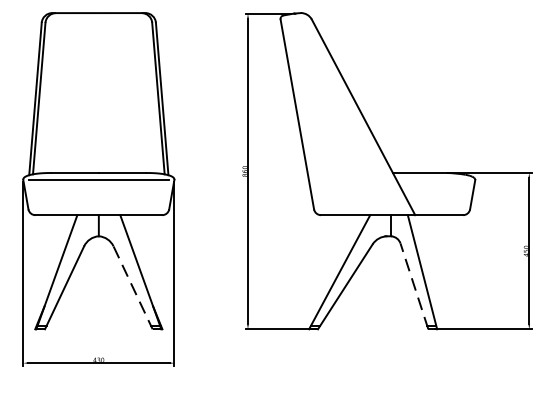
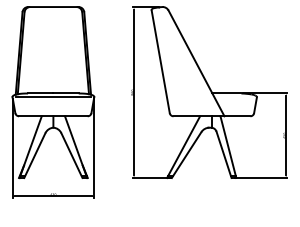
line: (413, 285) -> (223, 154), dashed -> solid
line: (132, 287) -> (71, 155), dashed -> solid

